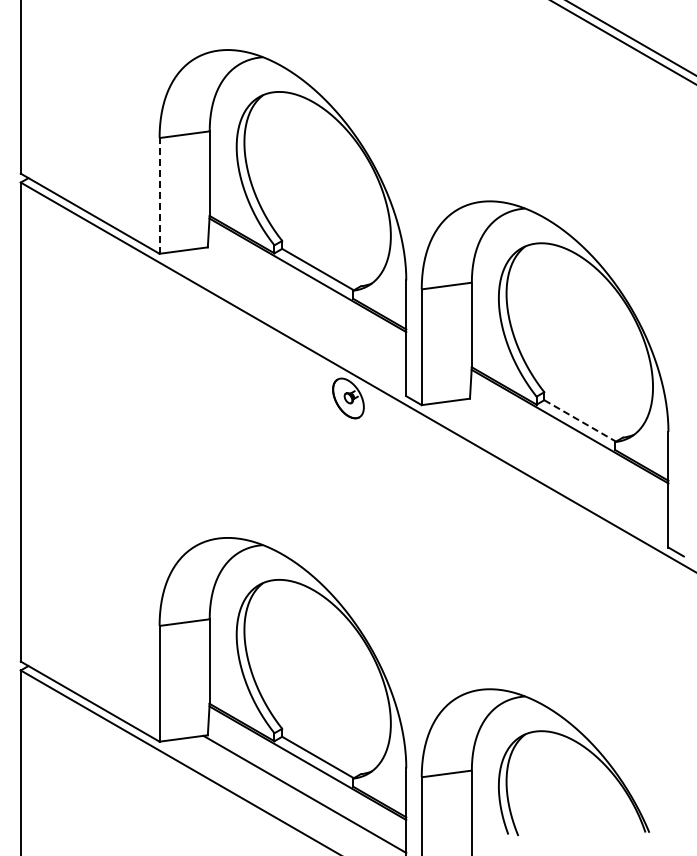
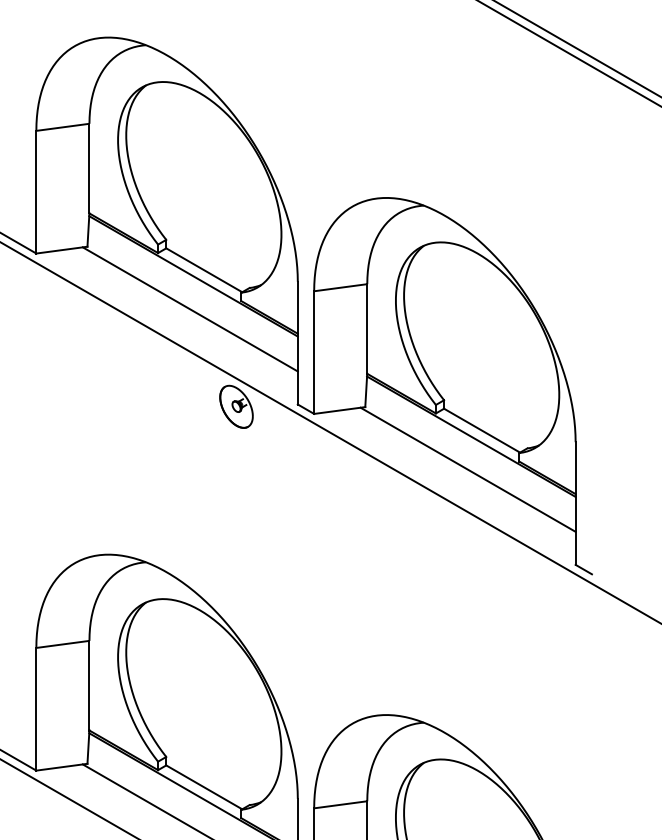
line: (159, 195) -> (36, 191), dashed -> solid
line: (304, 306) -> (189, 309), added
line: (580, 421) -> (482, 431), dashed -> solid
line: (566, 457) -> (467, 469), added

